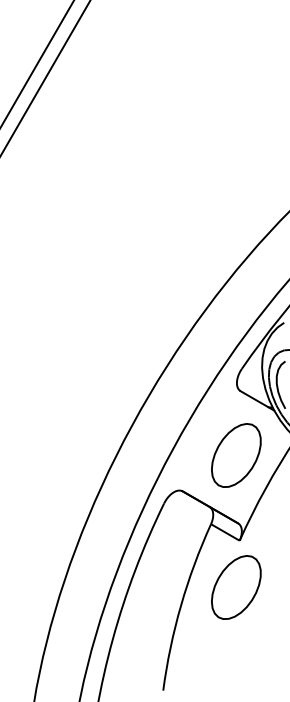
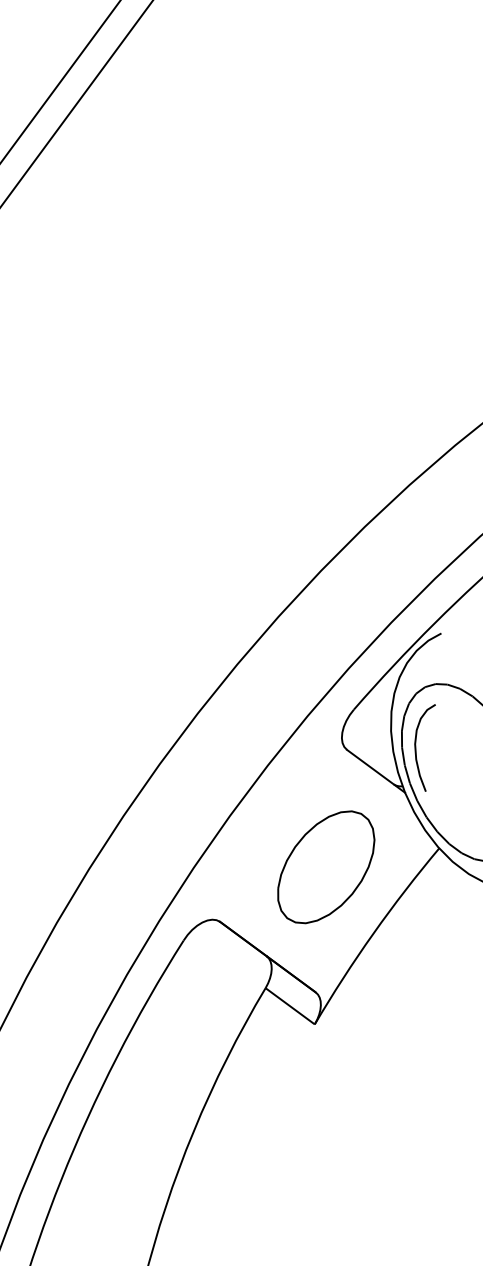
part: (236, 587) -> (299, 1109), removed

